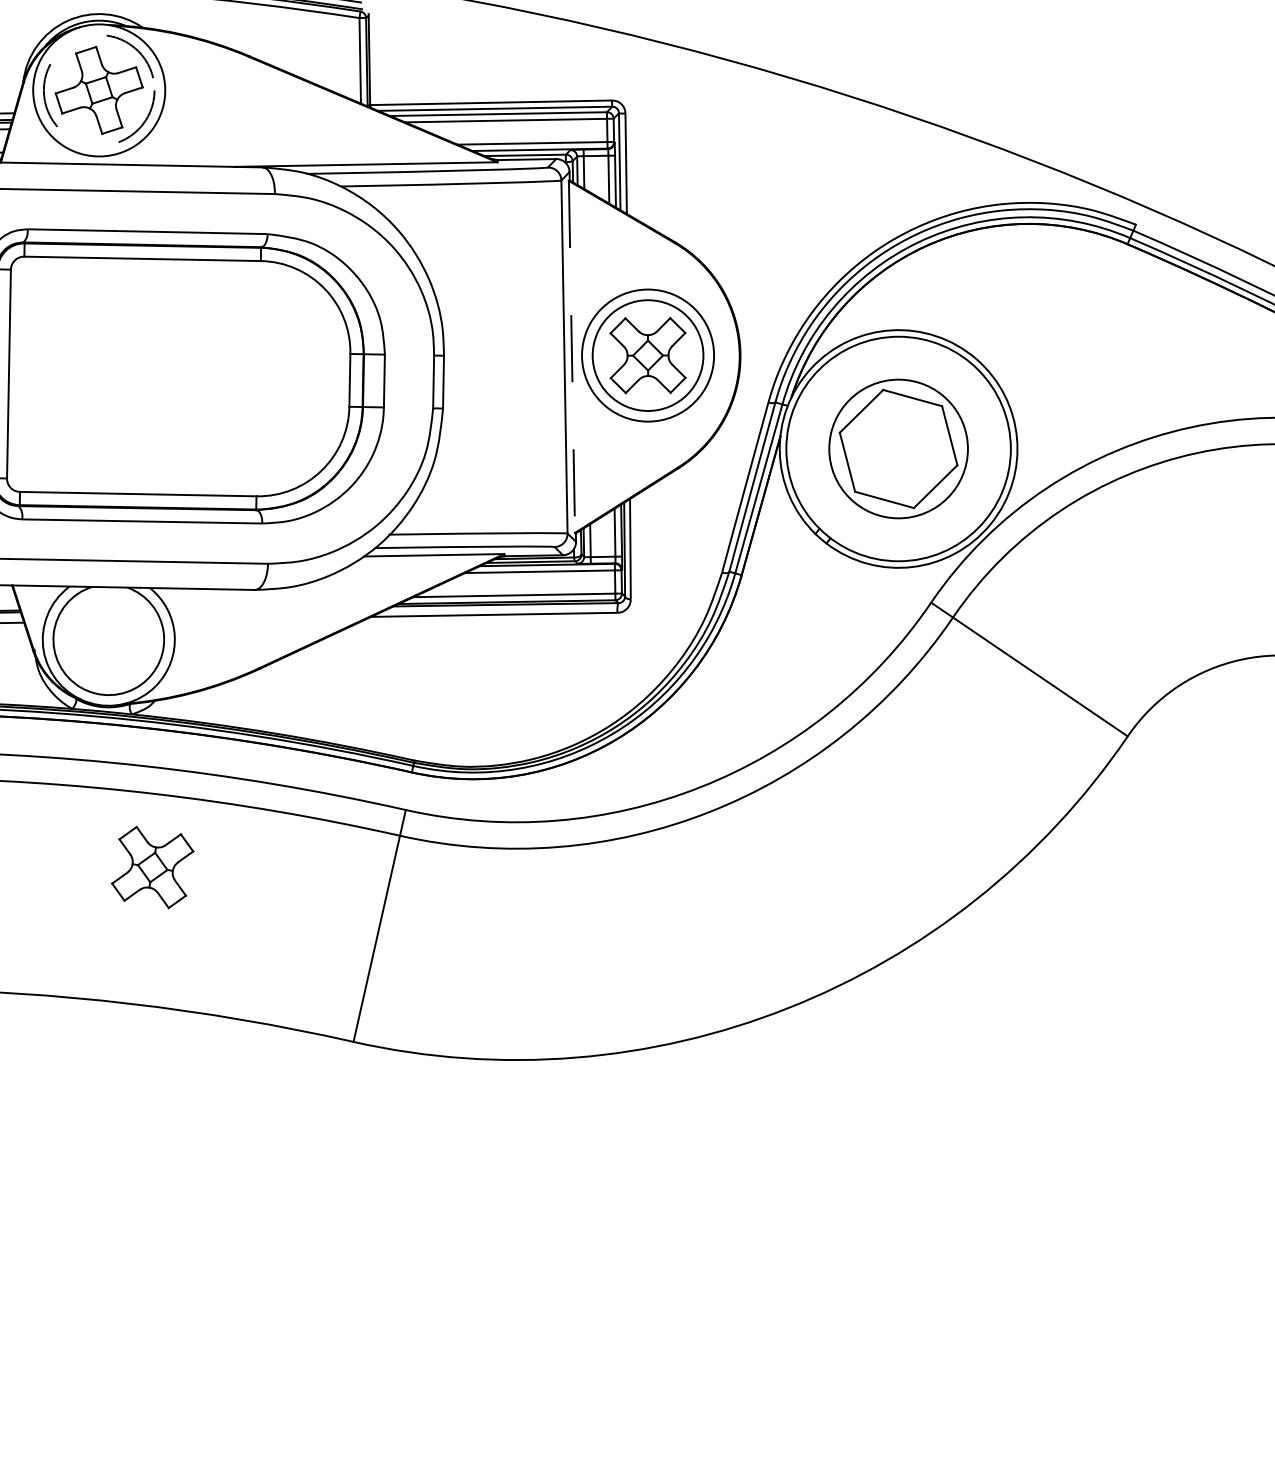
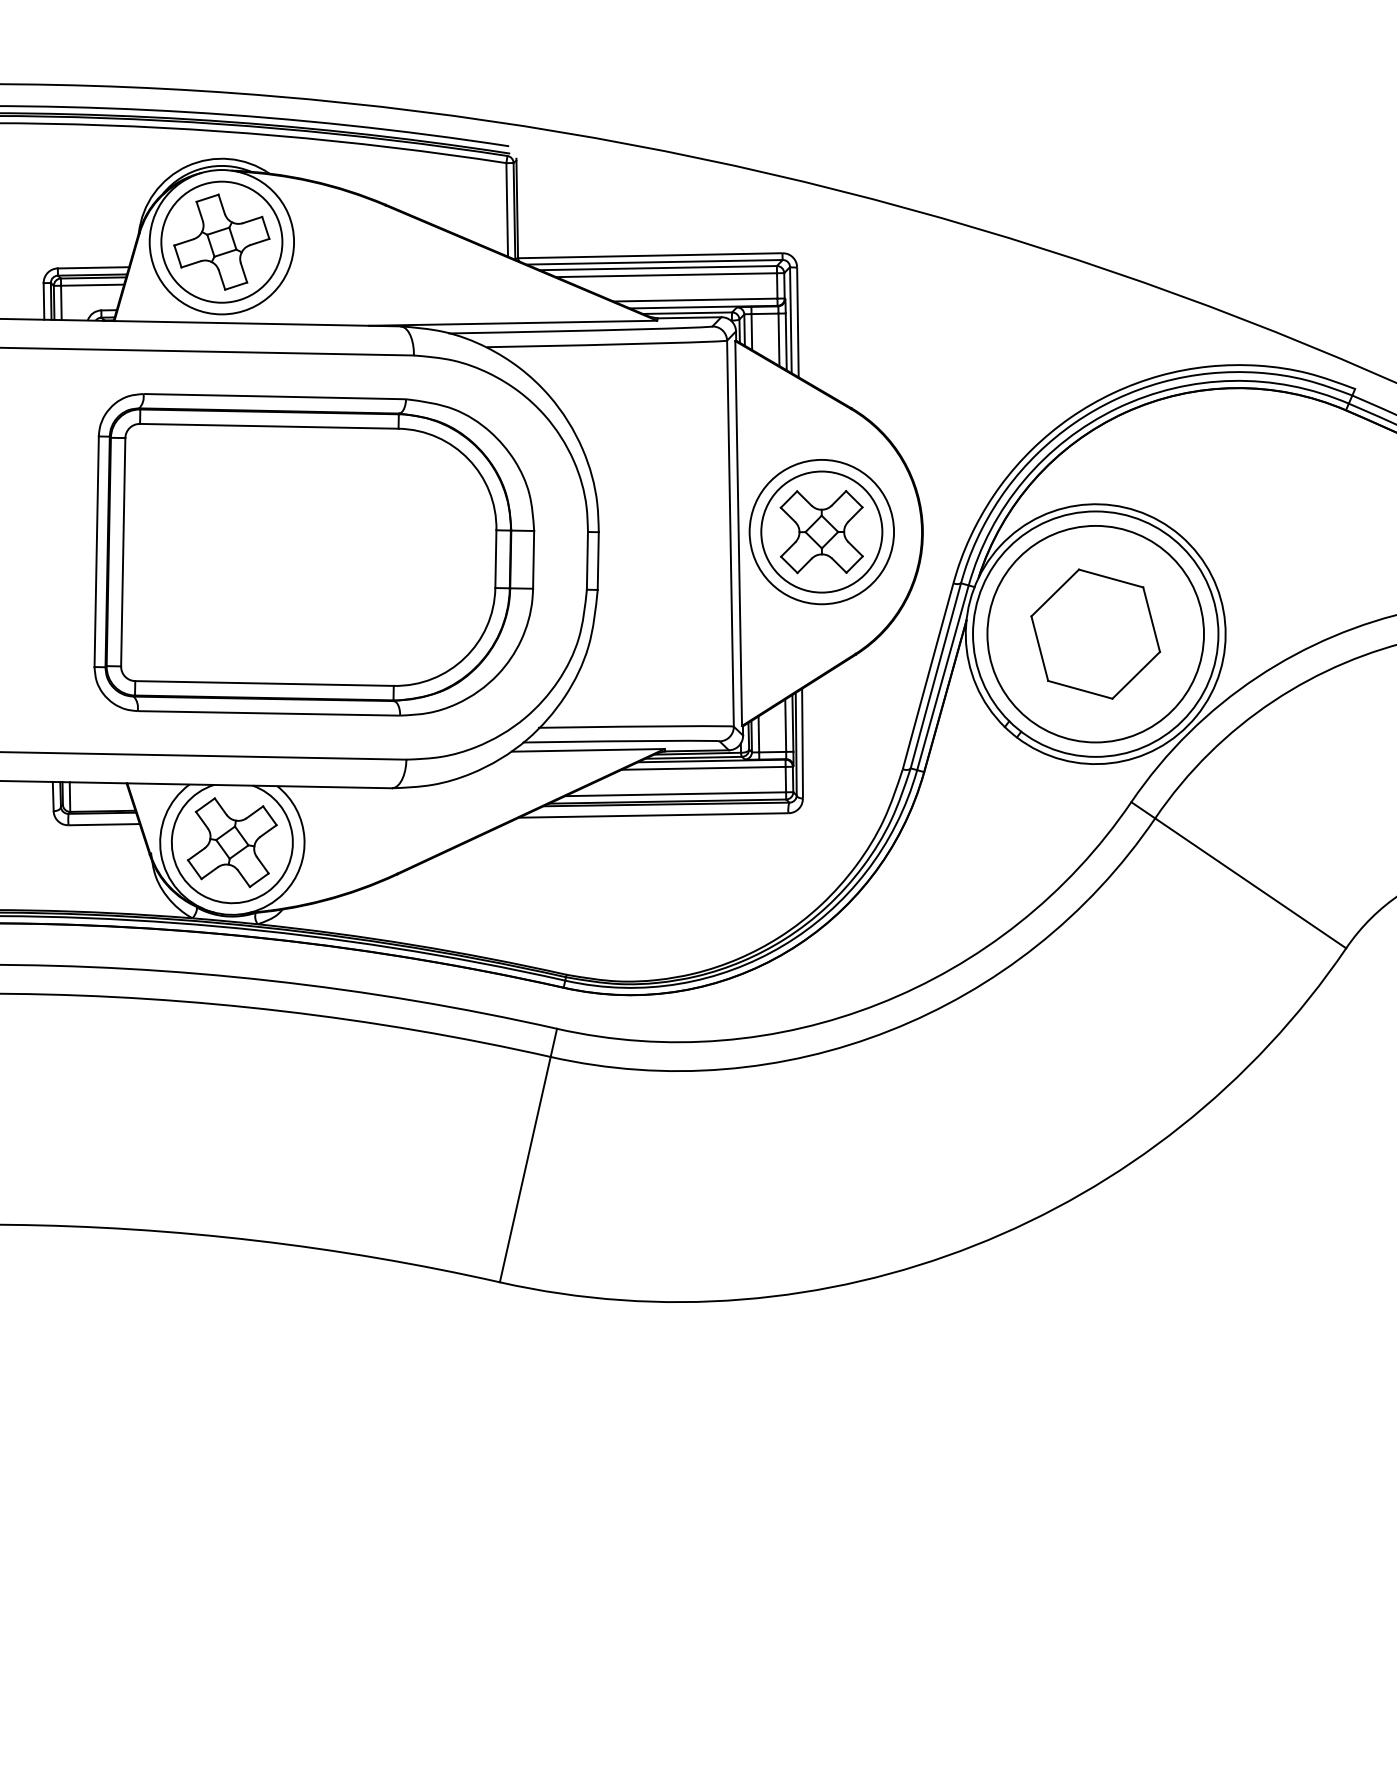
circle: (98, 89) -> (221, 241), dashed -> solid
line: (571, 357) -> (738, 534), dashed -> solid
circle: (898, 448) -> (1095, 633), size x1.43
part: (152, 867) -> (232, 842), moved

